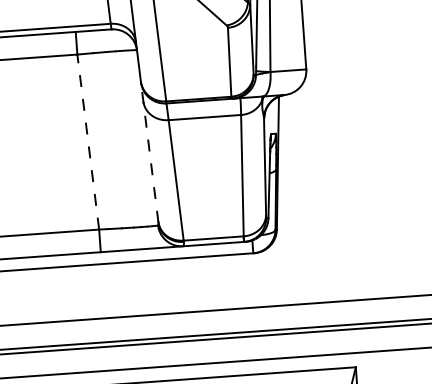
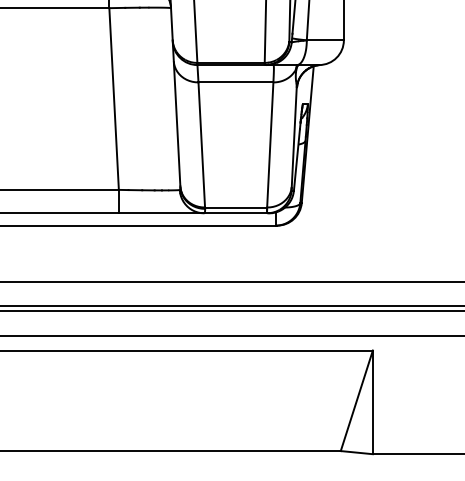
line: (88, 142) -> (114, 99), dashed -> solid
line: (149, 151) -> (176, 113), dashed -> solid

